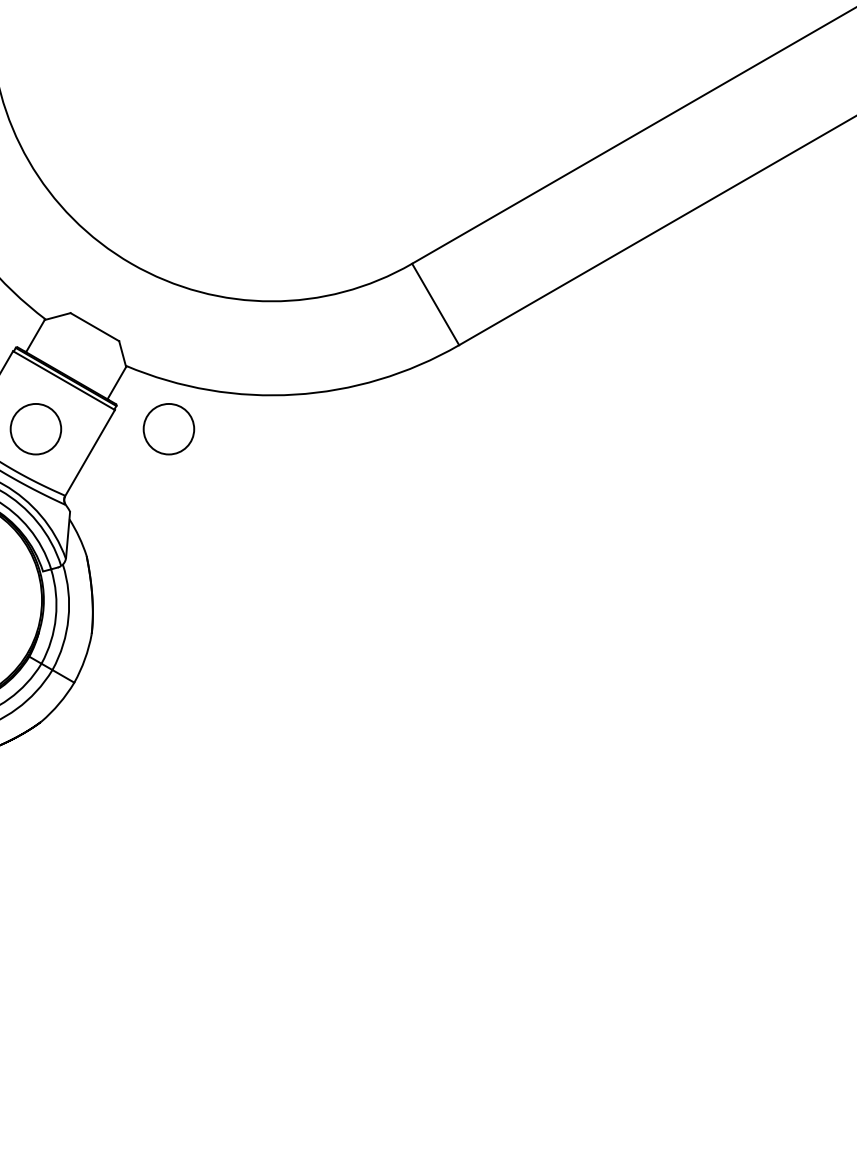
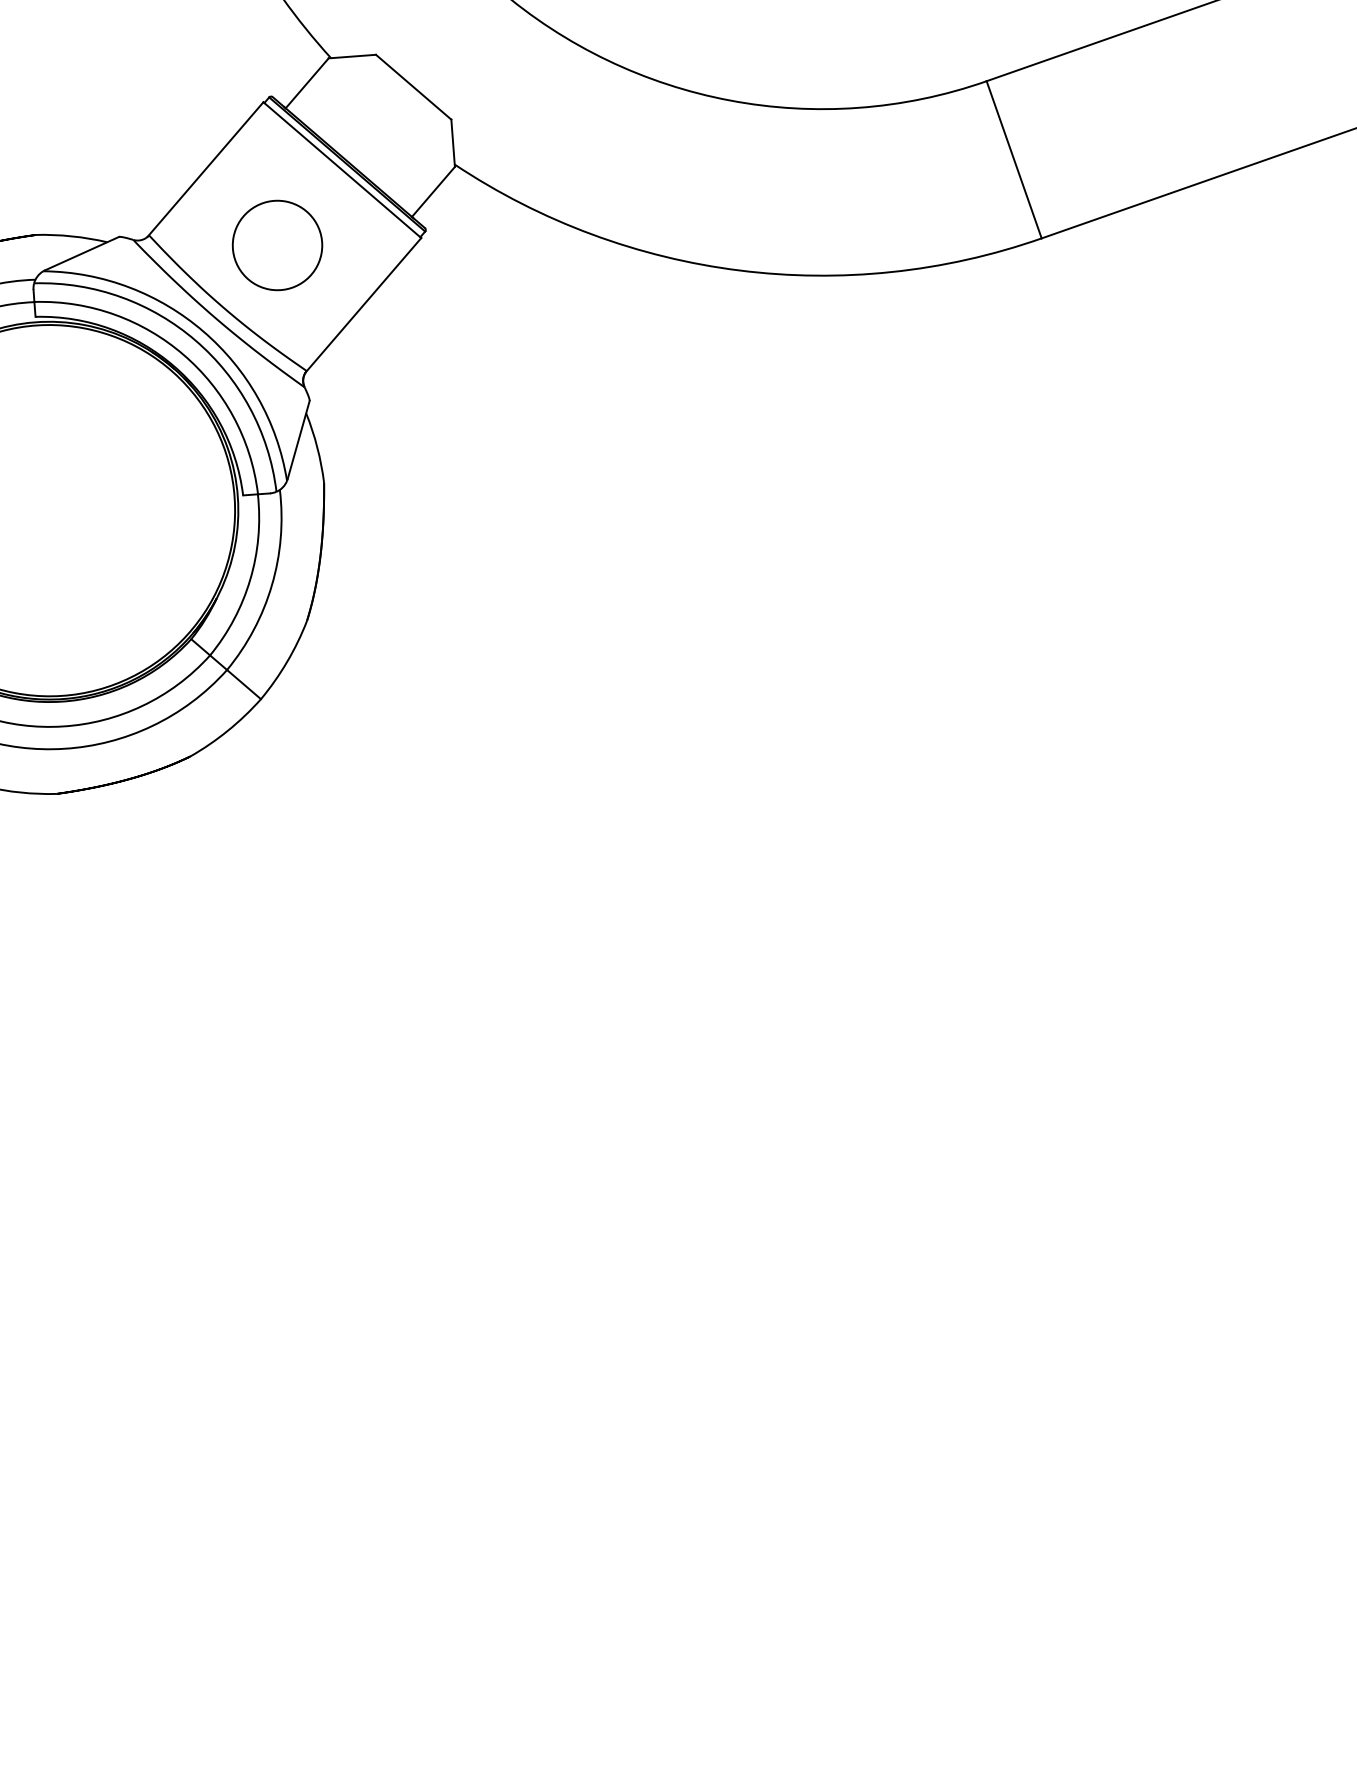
circle: (168, 429) -> (508, 289), removed

